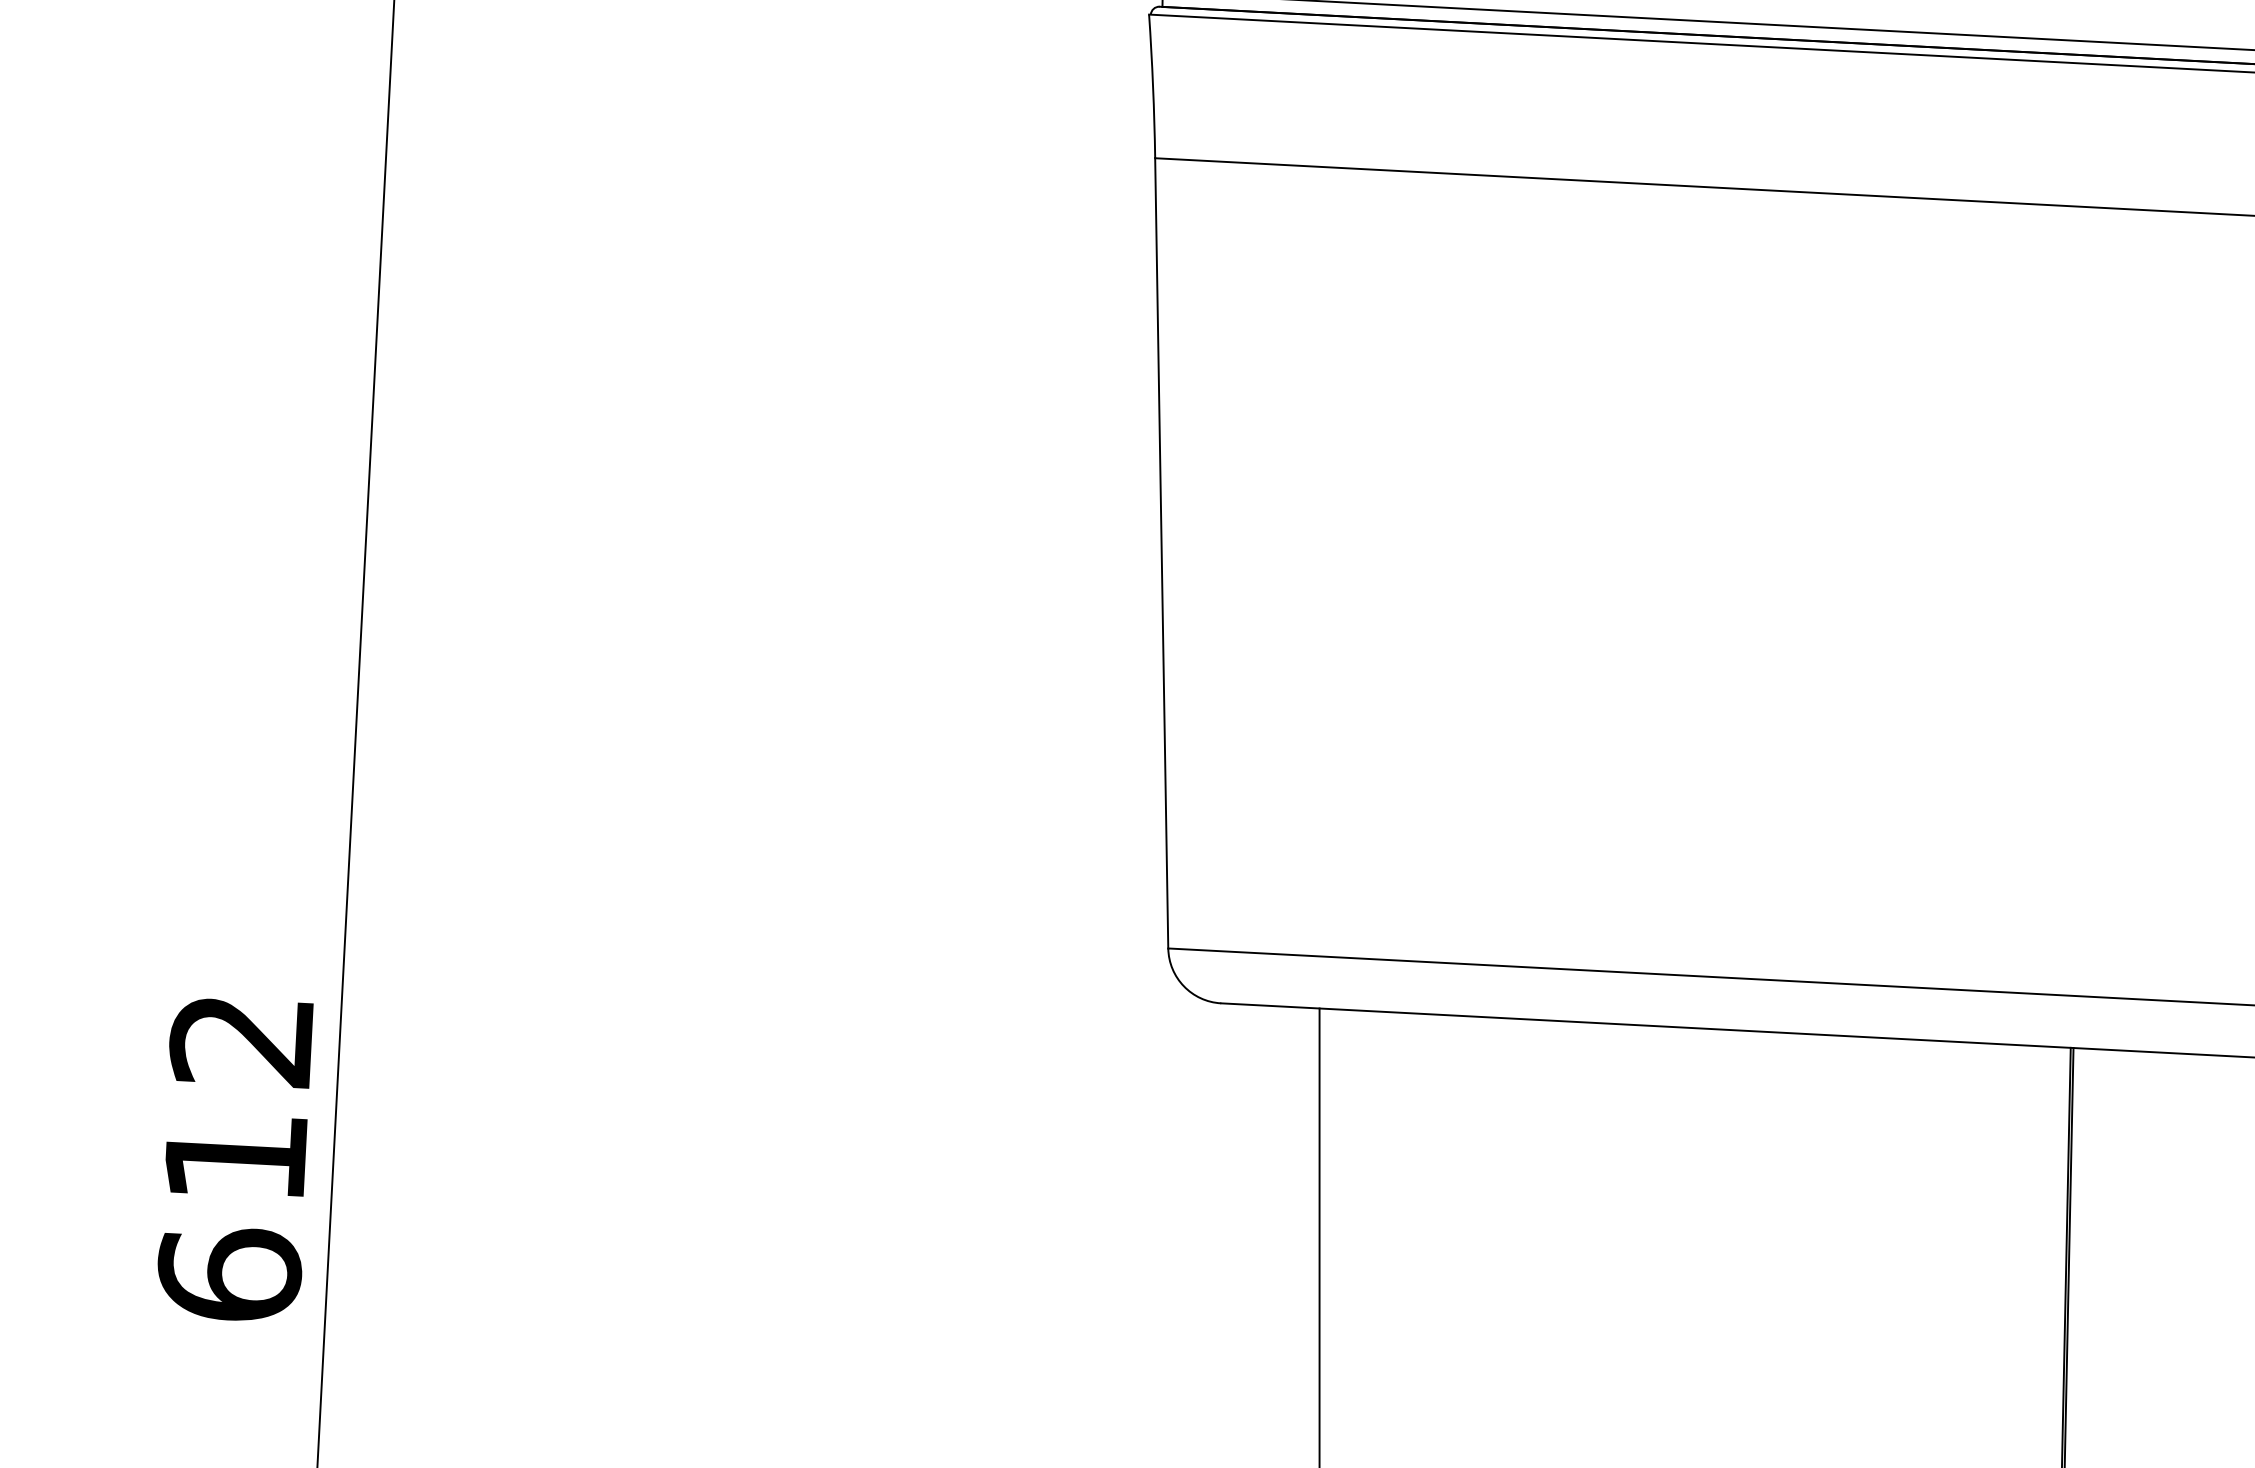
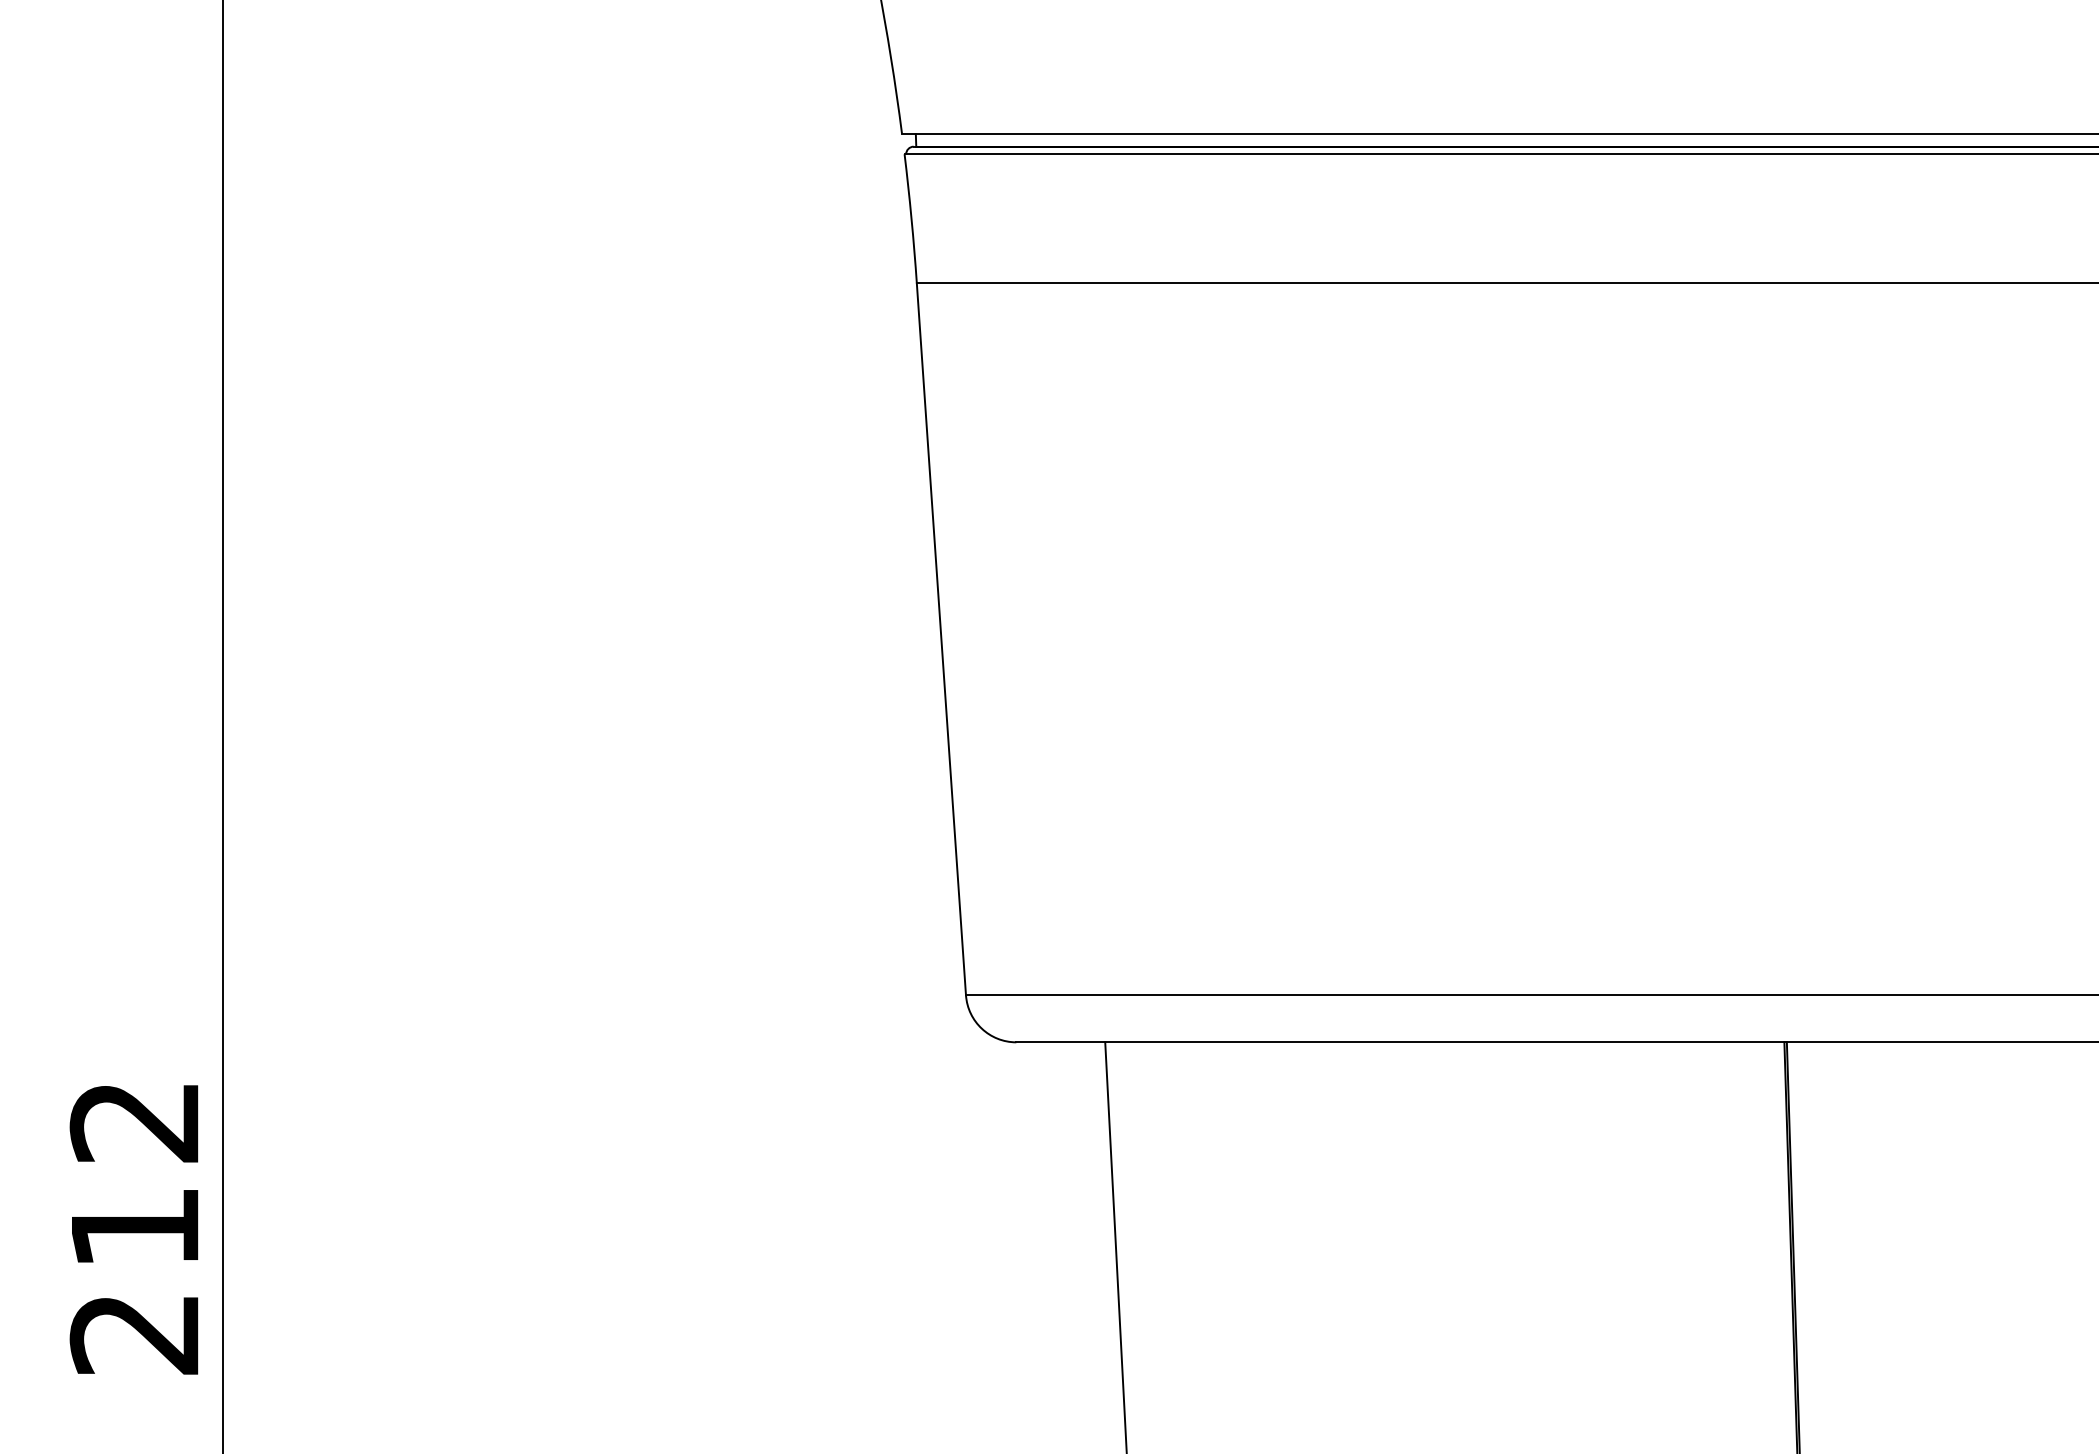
text: (228, 1274) -> (134, 1333), 612 -> 212

